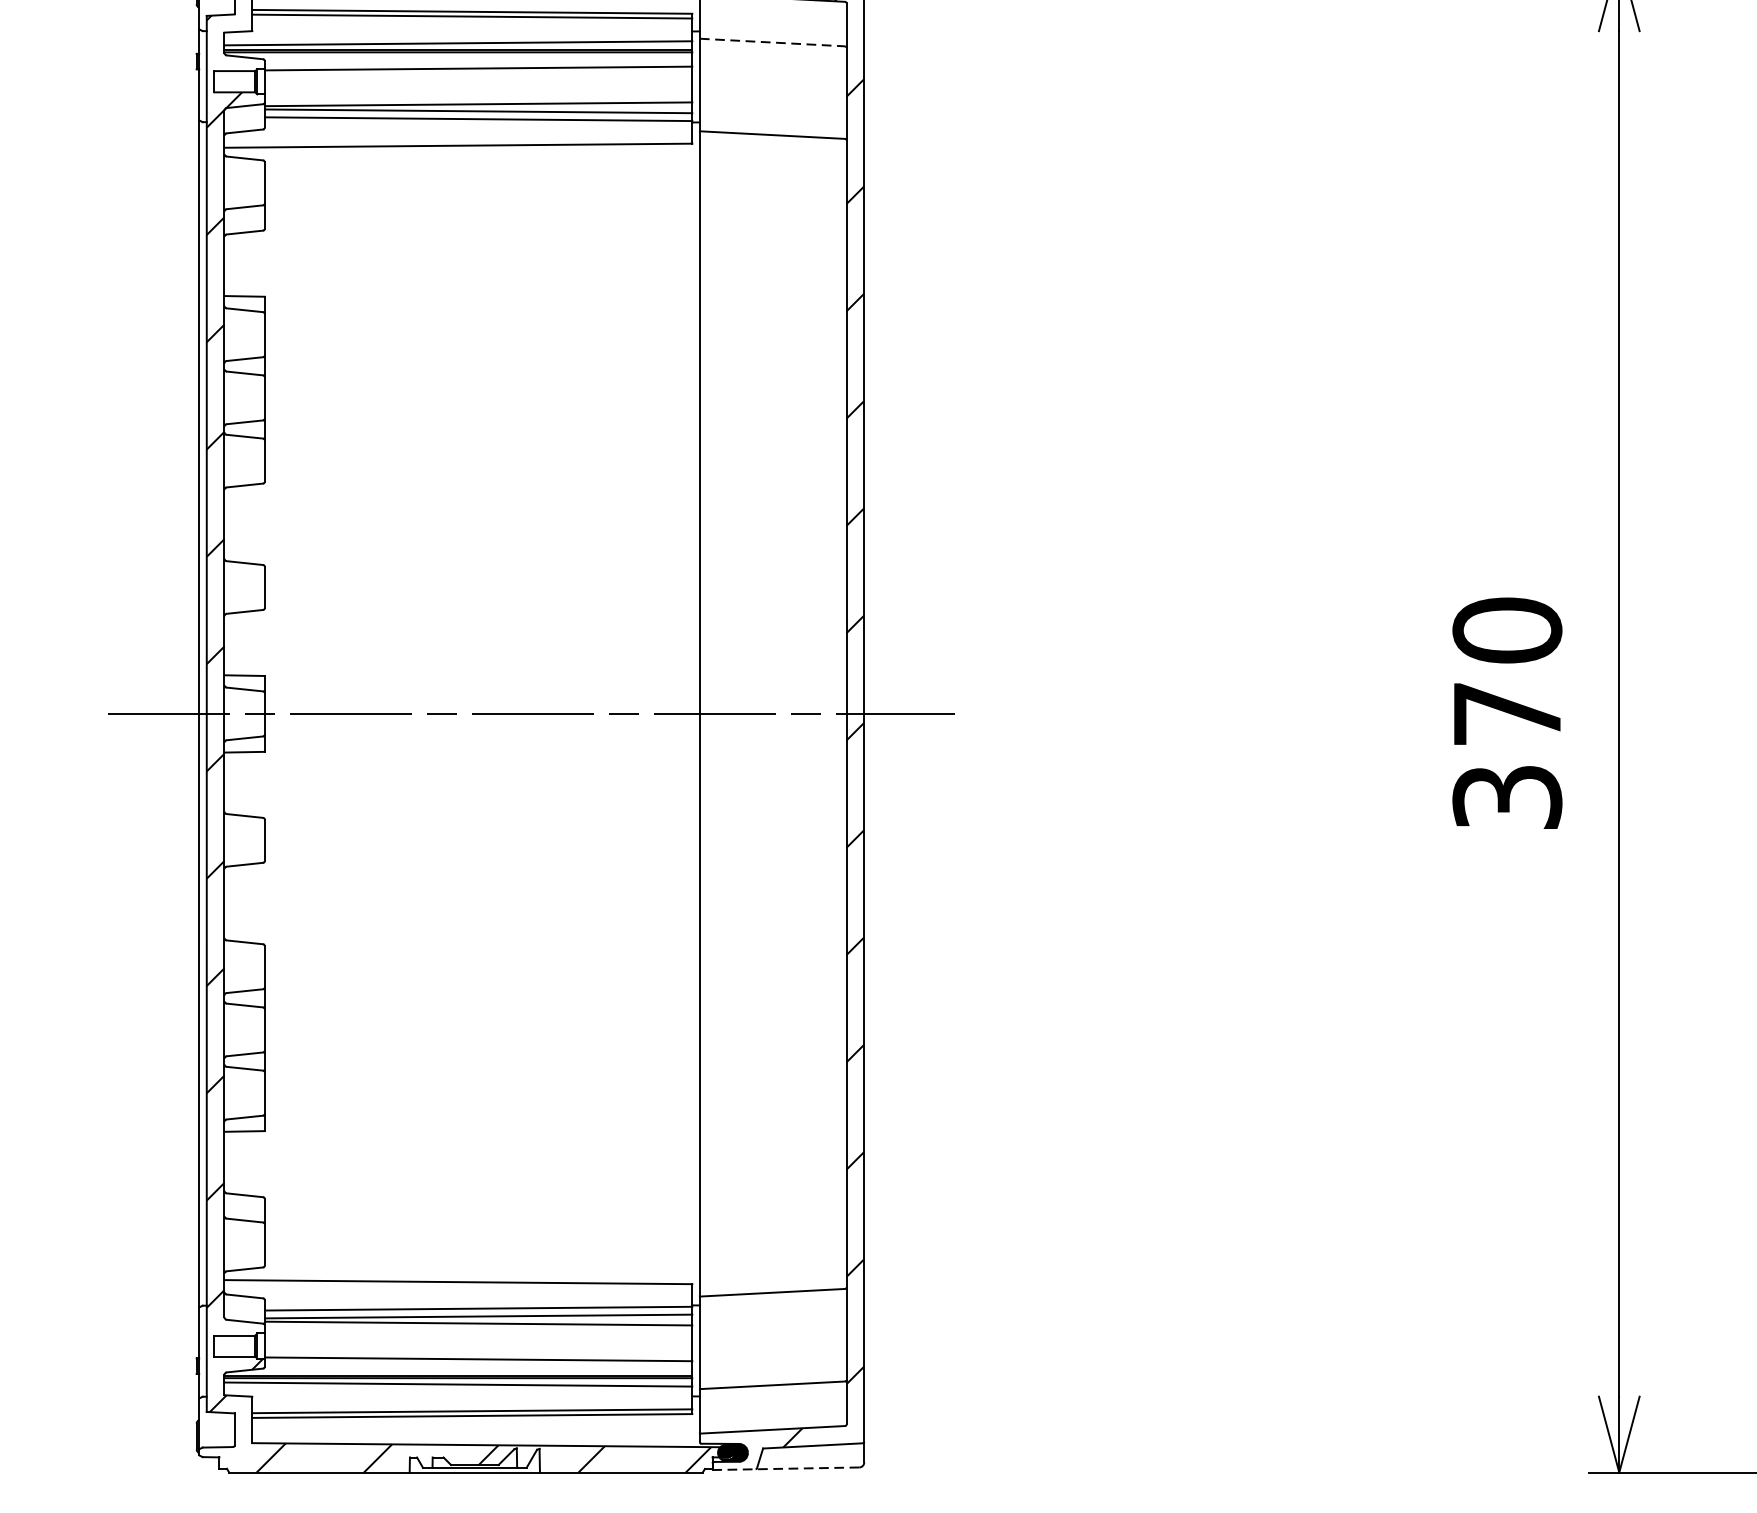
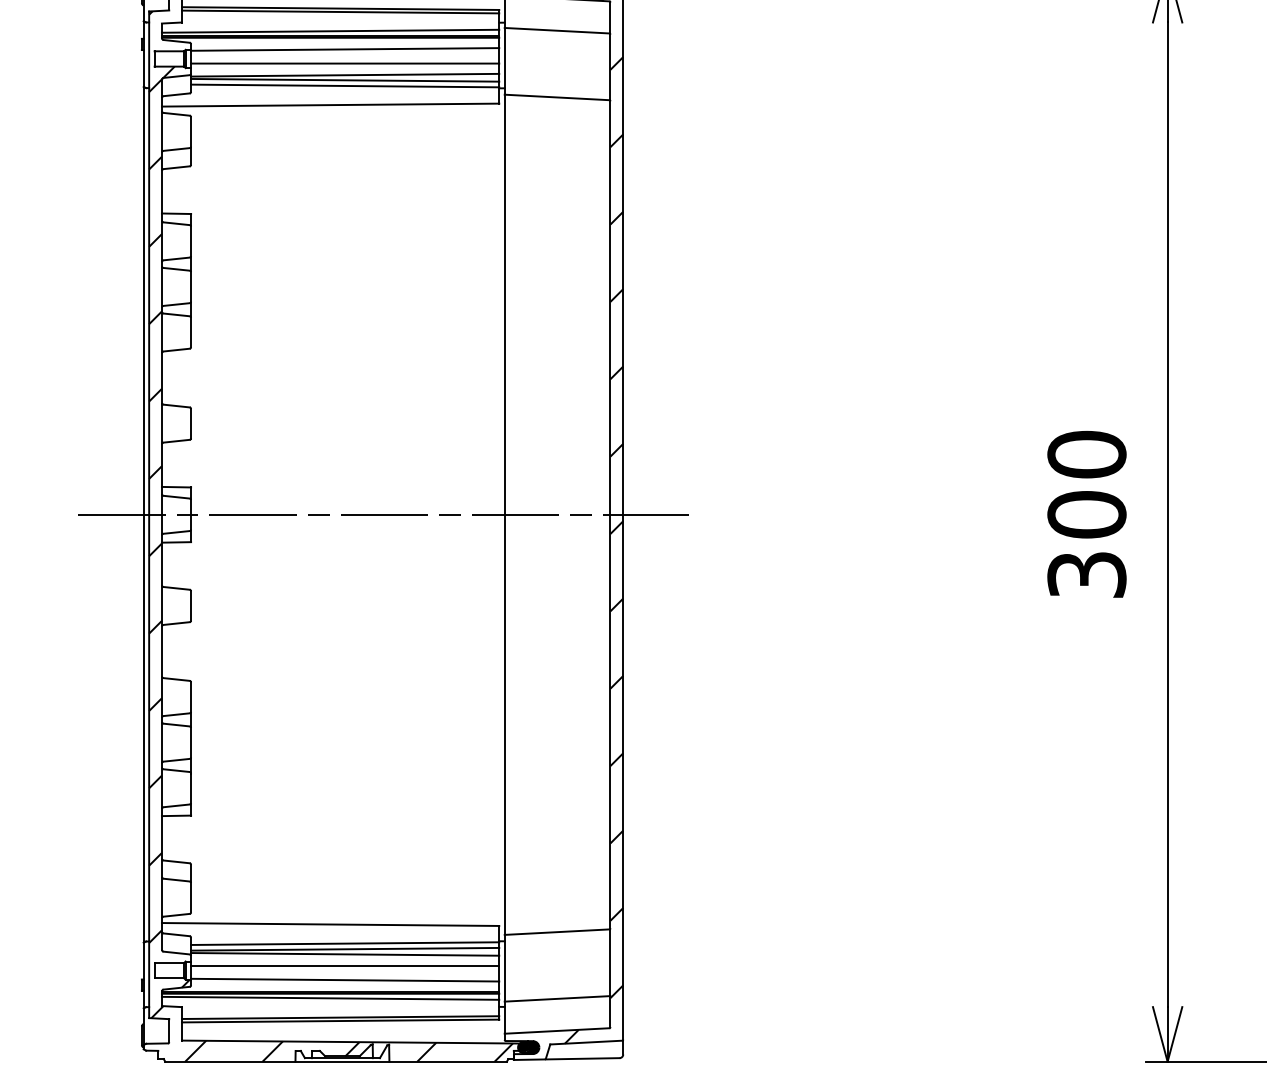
line: (773, 42) -> (557, 30), dashed -> solid
line: (479, 88) -> (345, 63), added
text: (1506, 713) -> (1086, 514), 370 -> 300
line: (479, 1340) -> (345, 966), added
line: (785, 1469) -> (566, 1059), dashed -> solid

